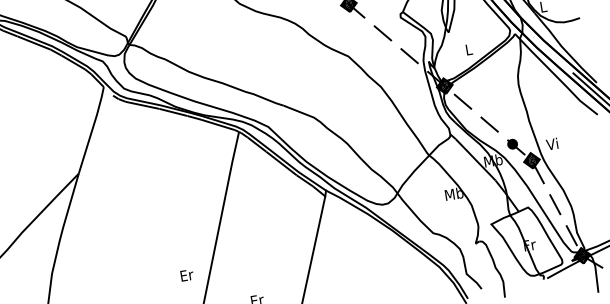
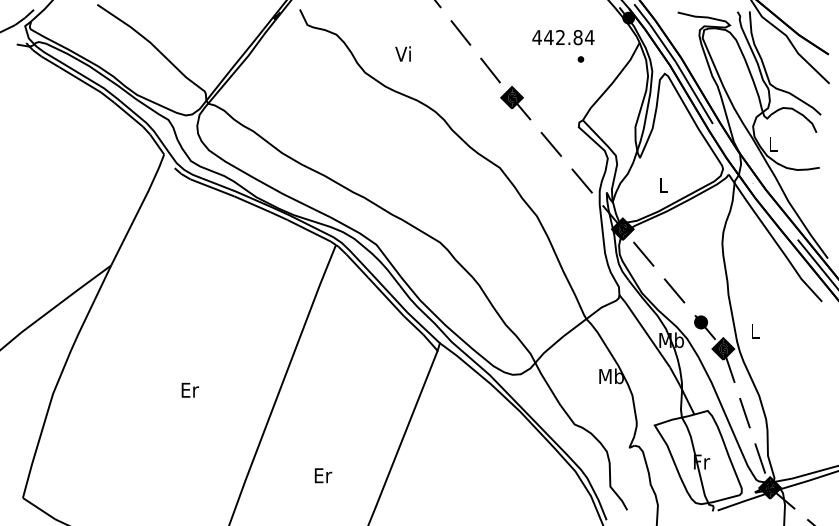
text: (551, 143) -> (753, 330), Vi -> L
text: (186, 274) -> (189, 389), moved

